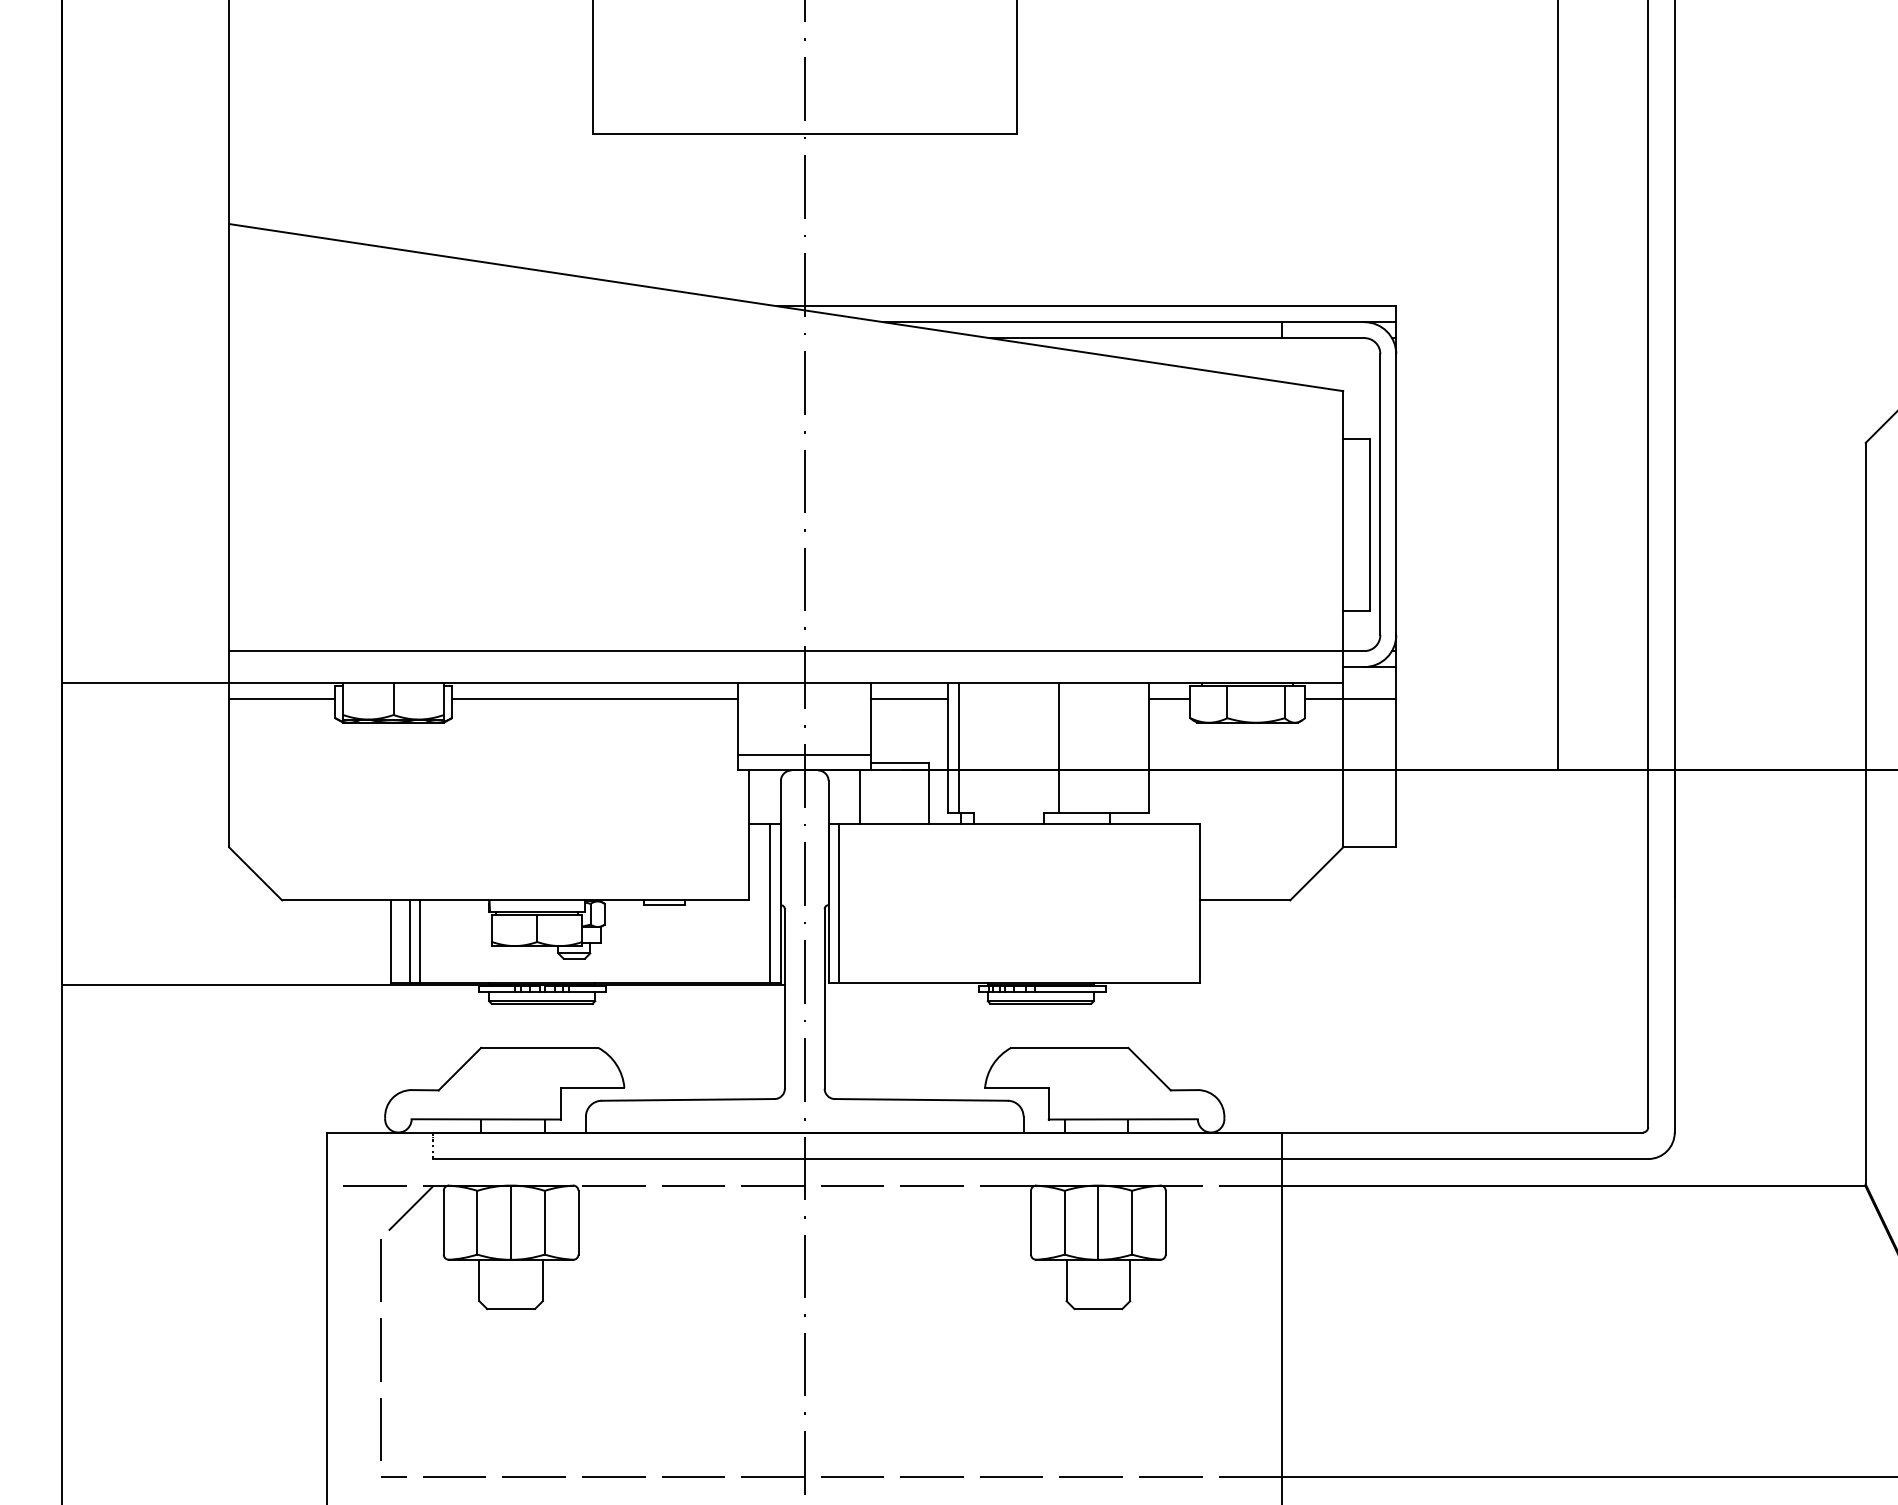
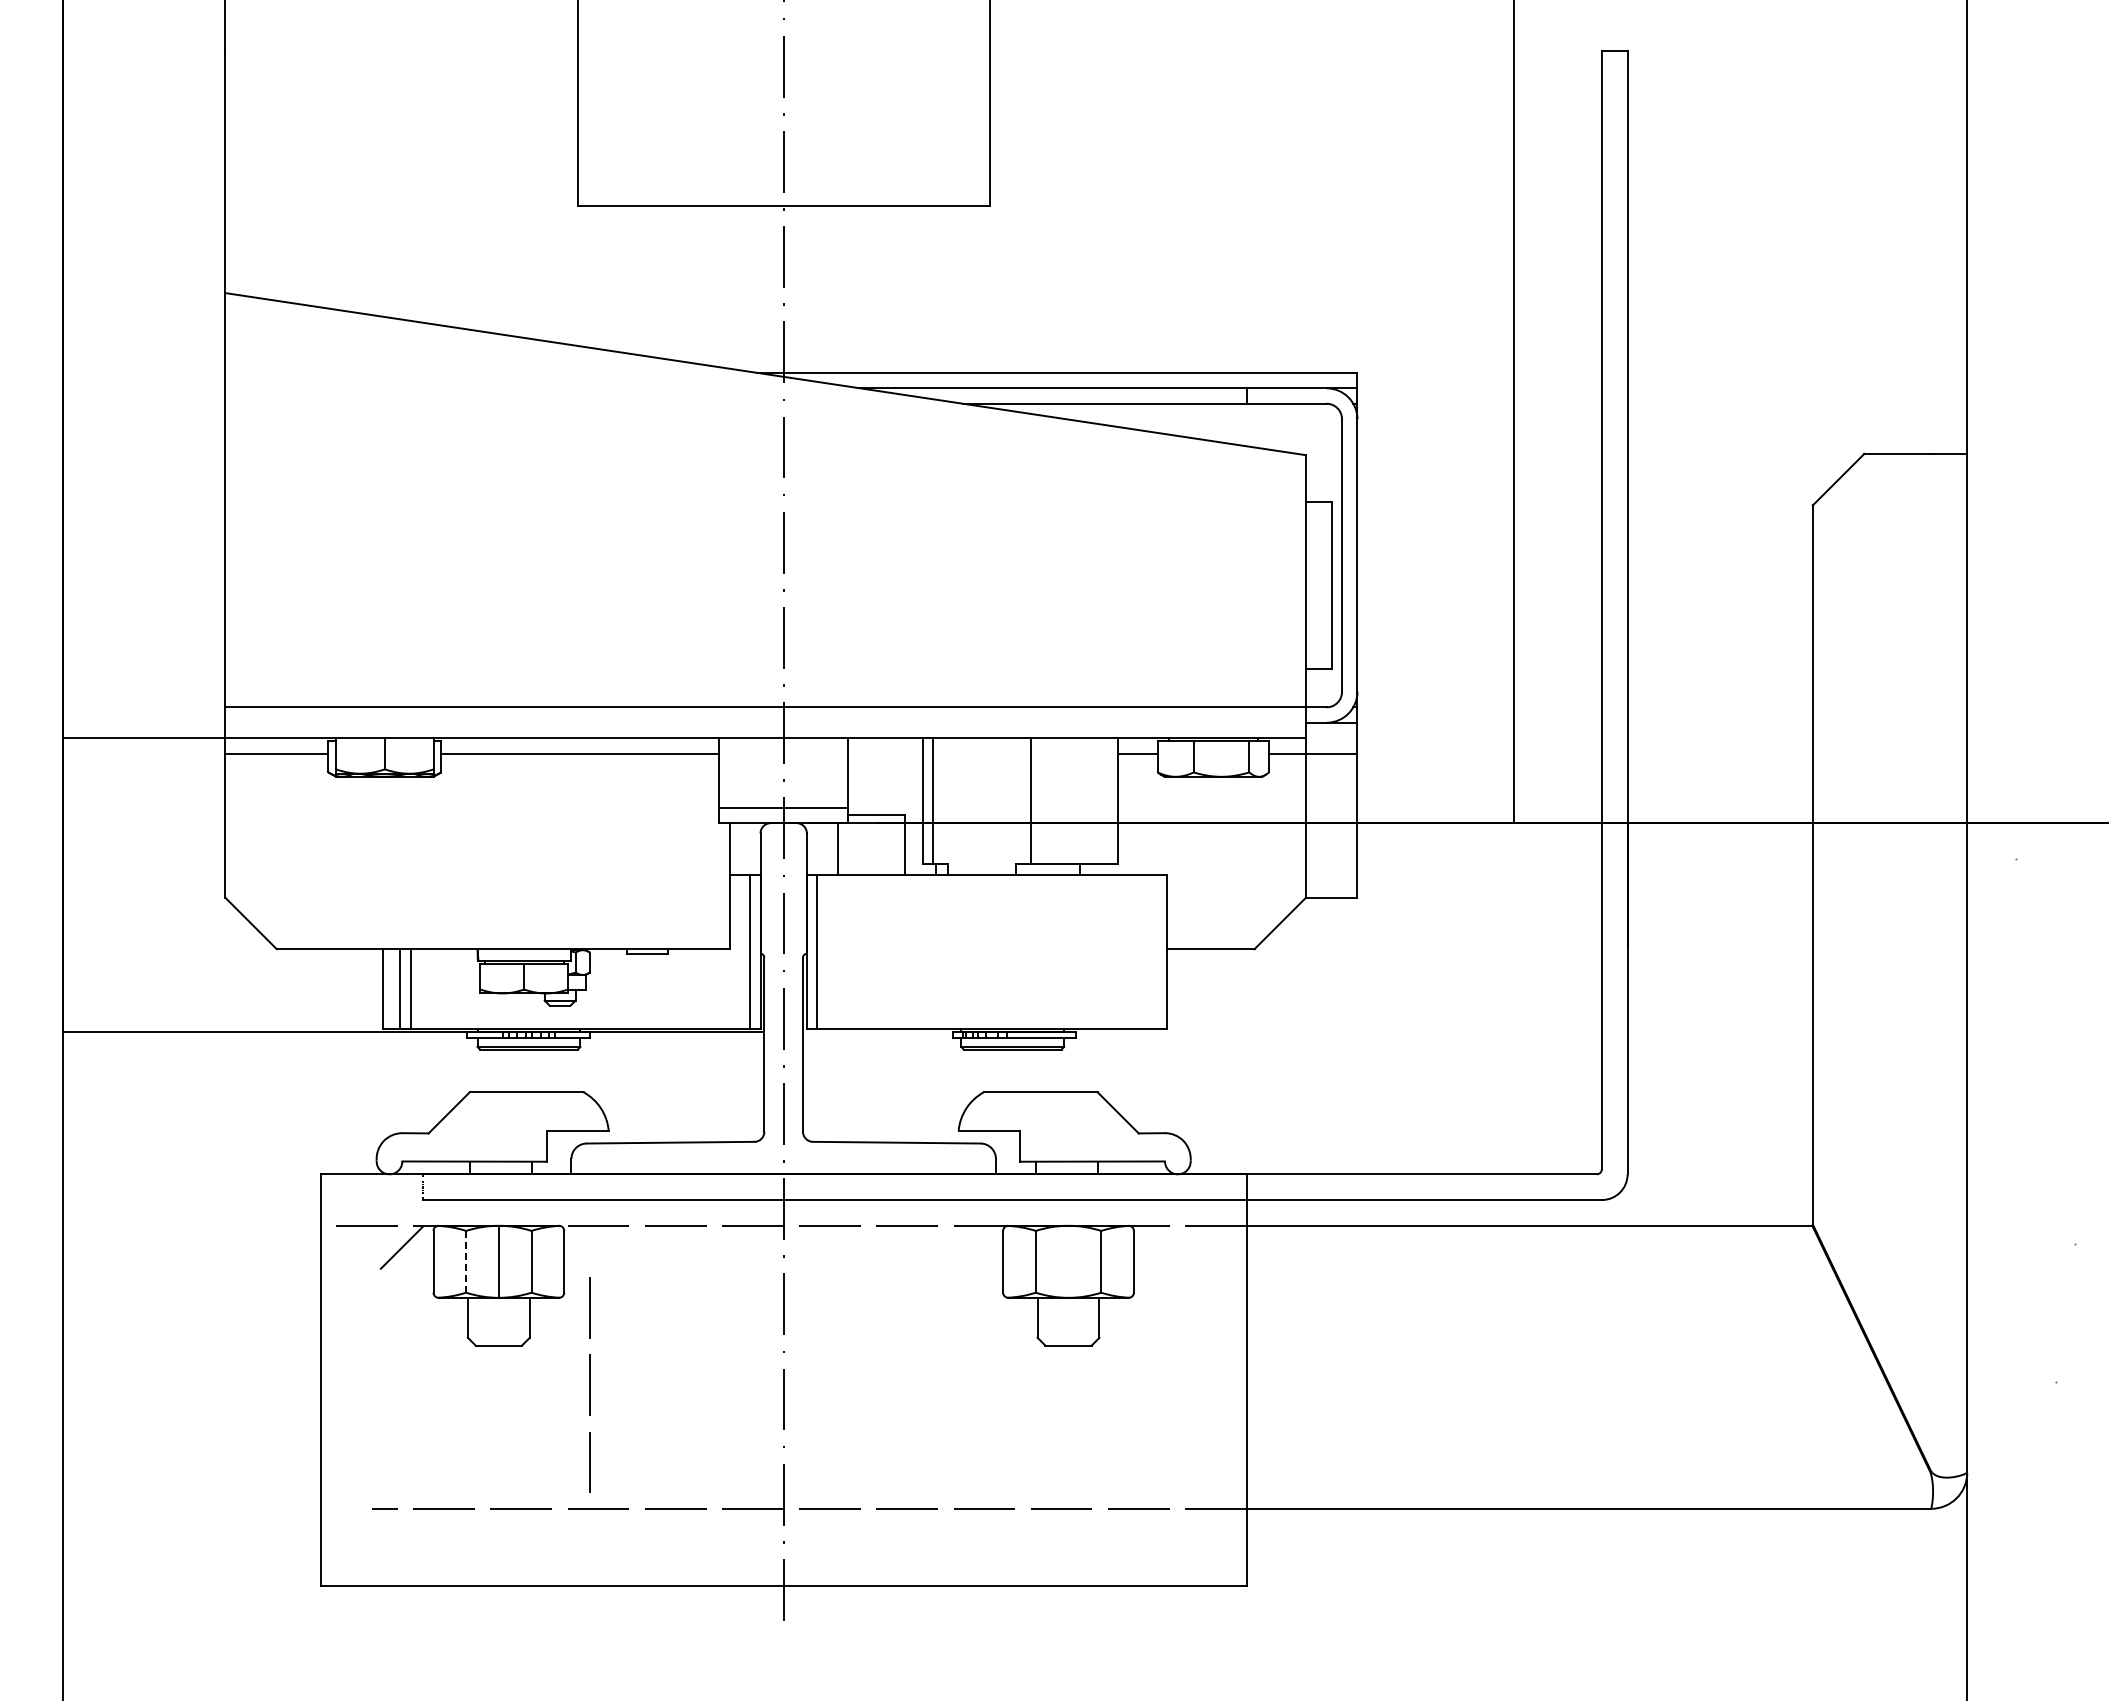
line: (909, 698) -> (885, 753), removed
line: (477, 1222) -> (466, 1261), solid -> dashed
line: (1098, 1222) -> (1068, 1261), removed
line: (379, 1349) -> (589, 1384), moved

